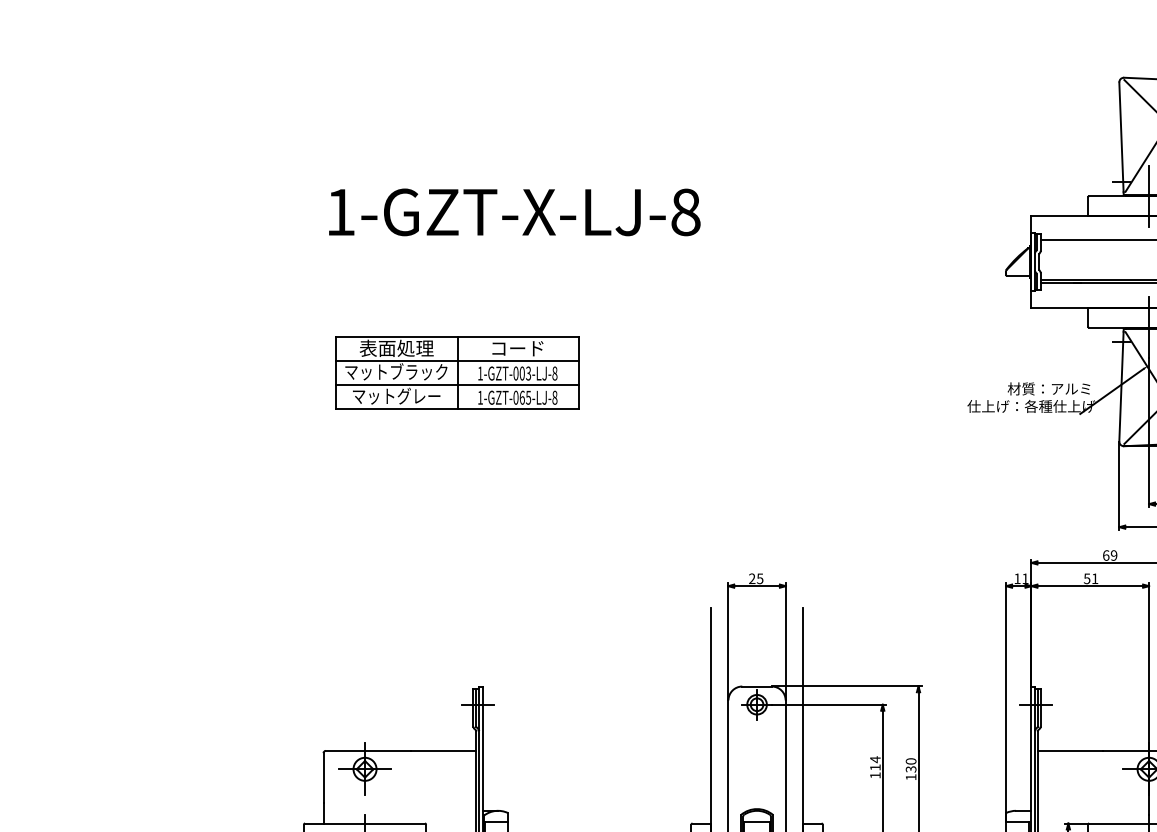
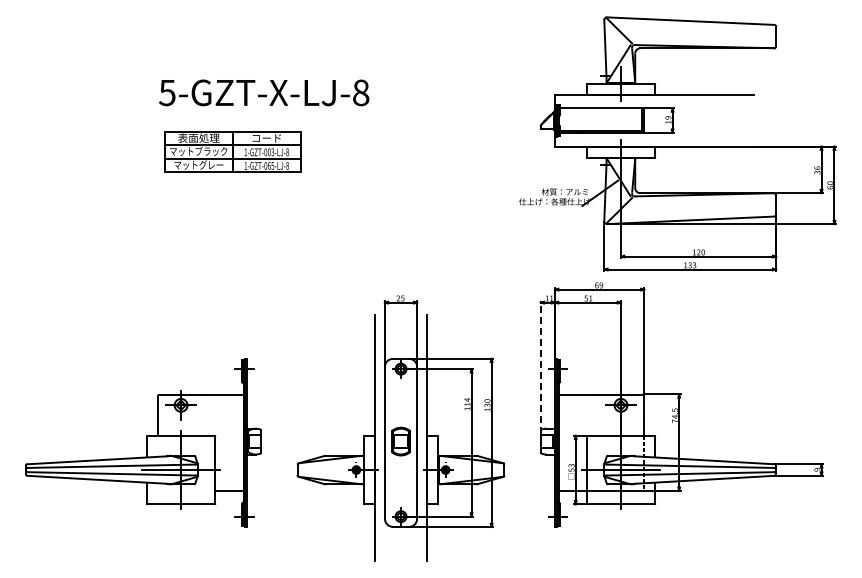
text: (340, 213) -> (167, 93), 1-GZT-X-LJ-8 -> 5-GZT-X-LJ-8
part: (456, 372) -> (232, 151), moved
line: (1005, 700) -> (540, 366), solid -> dashed

